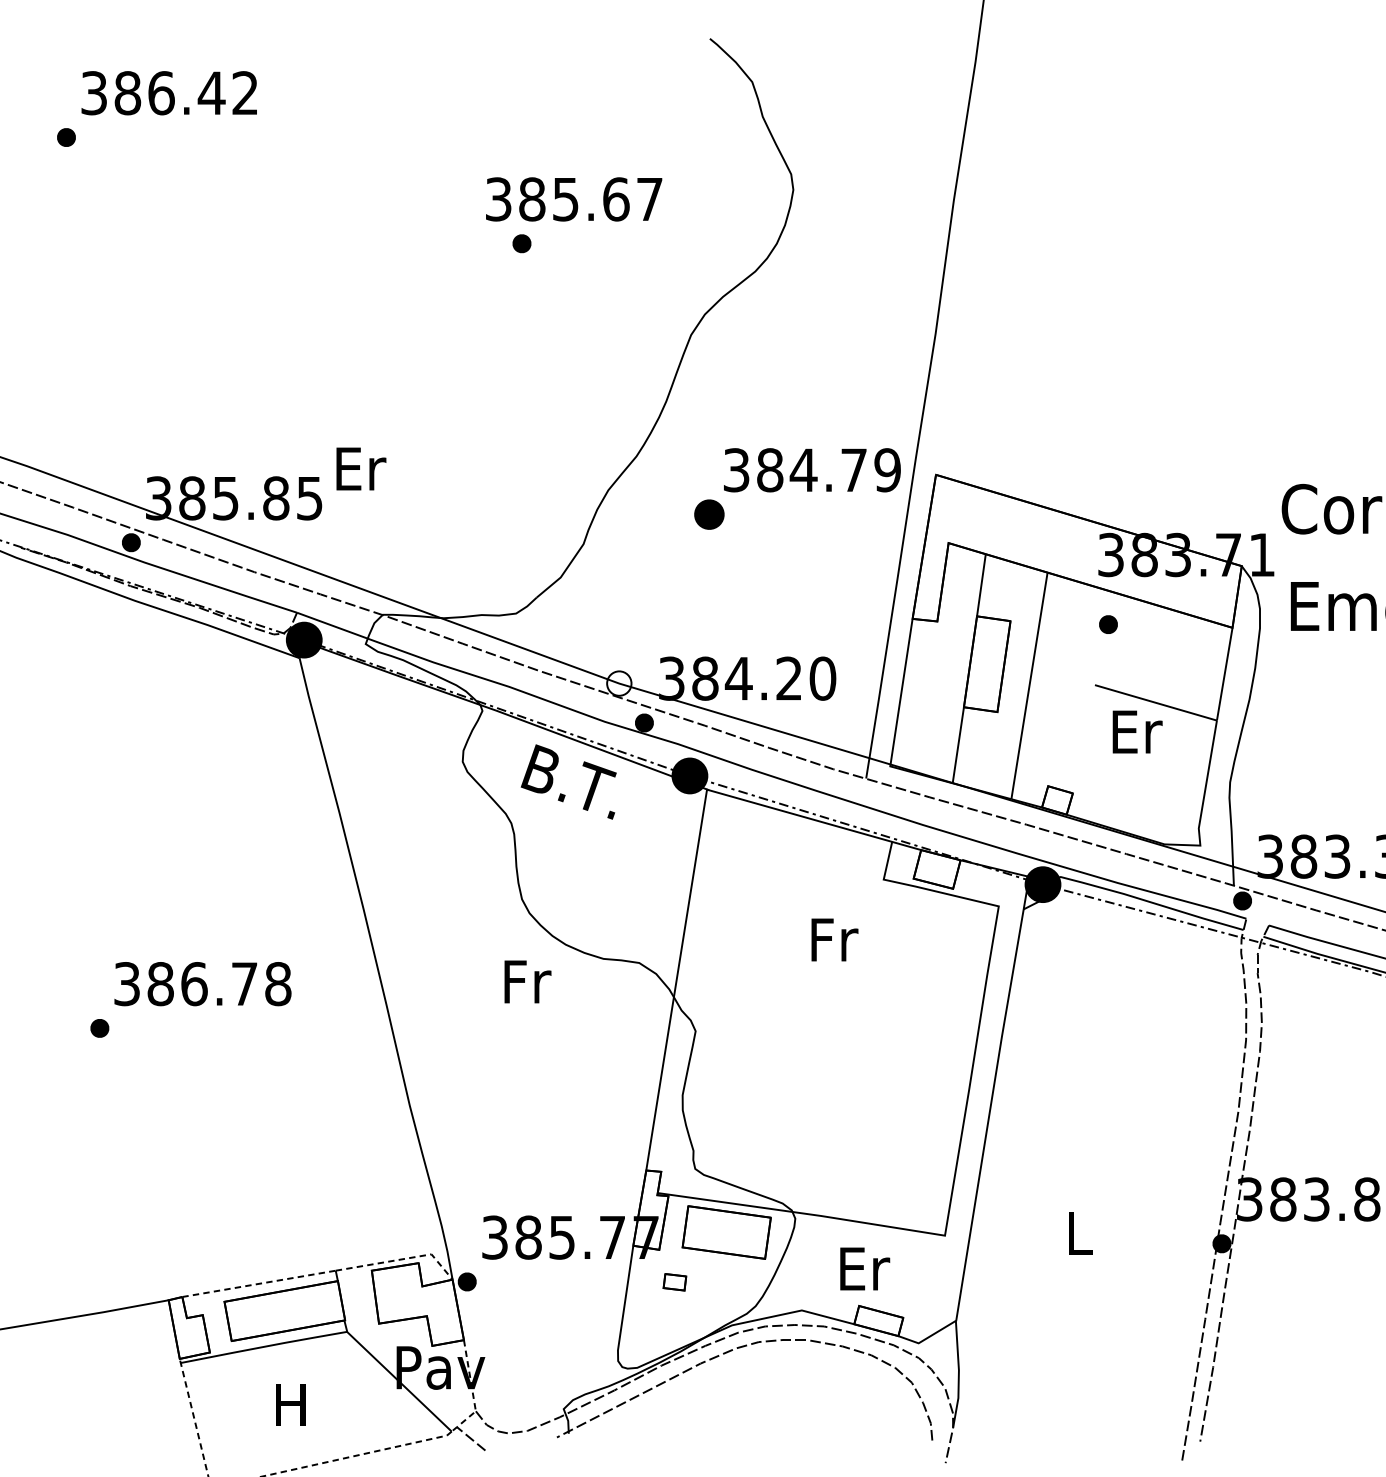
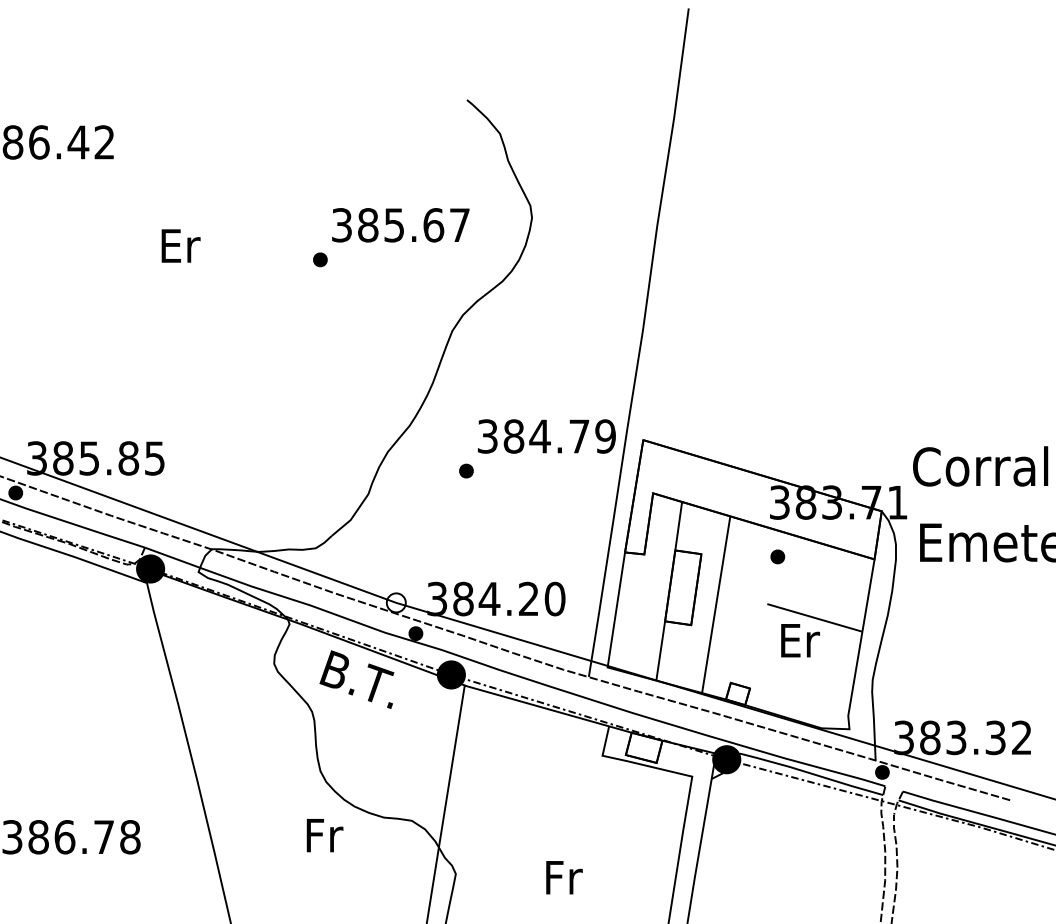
text: (574, 199) -> (401, 225), moved
text: (361, 468) -> (181, 245), moved
part: (708, 514) -> (465, 471), size x0.62
text: (834, 939) -> (564, 877), moved

